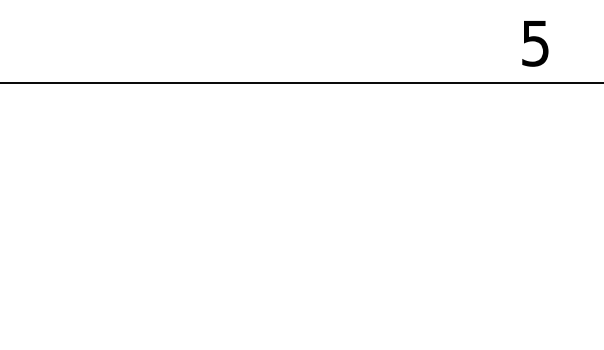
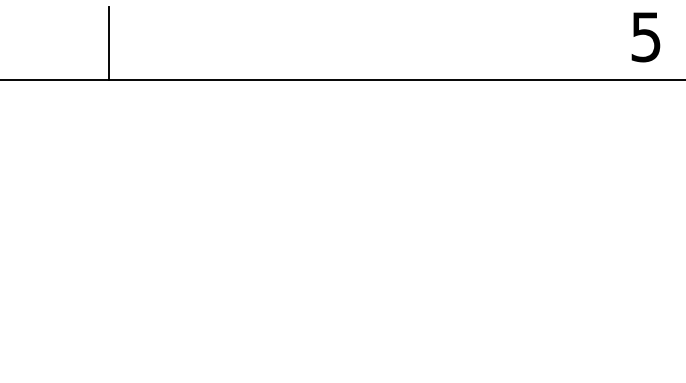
line: (40, 48) -> (109, 42), added

